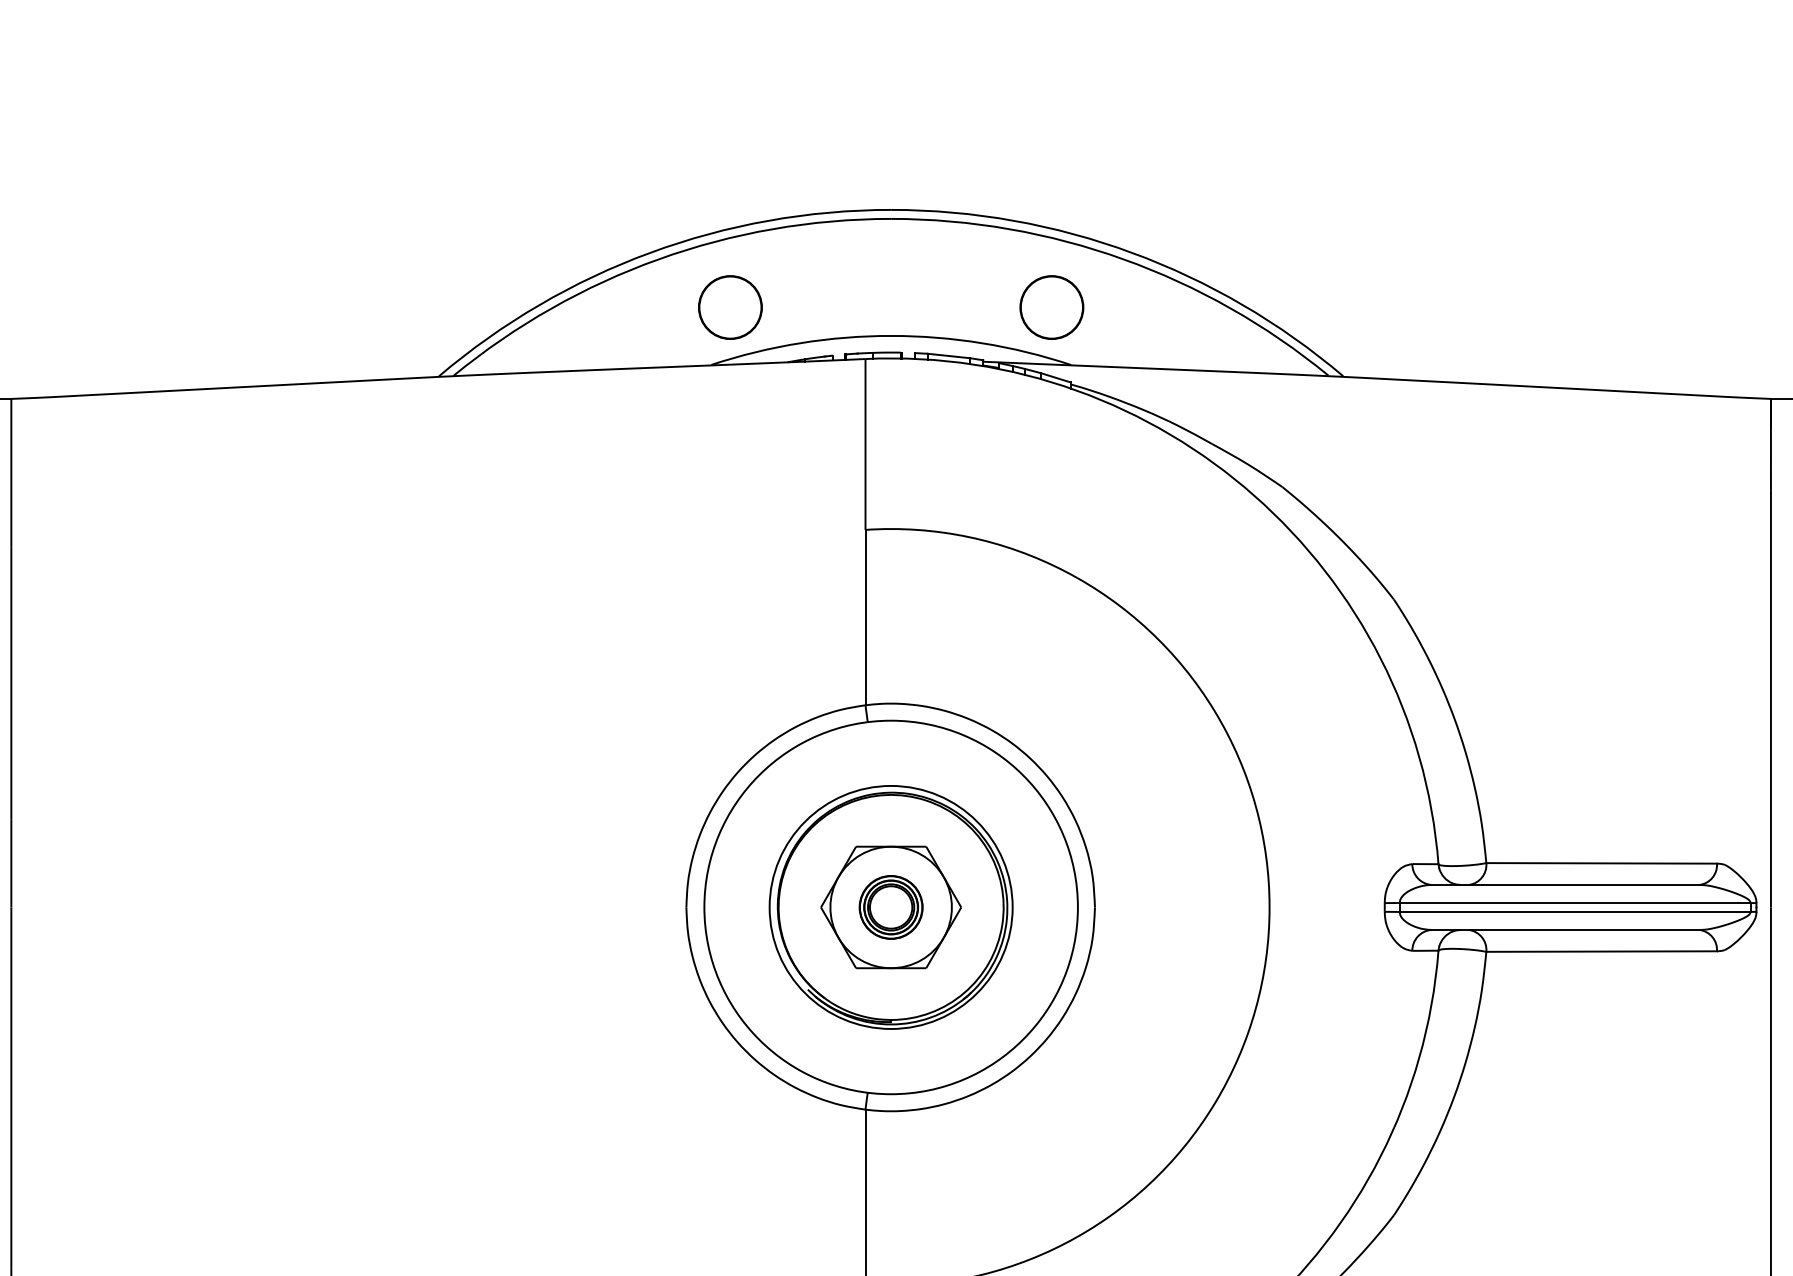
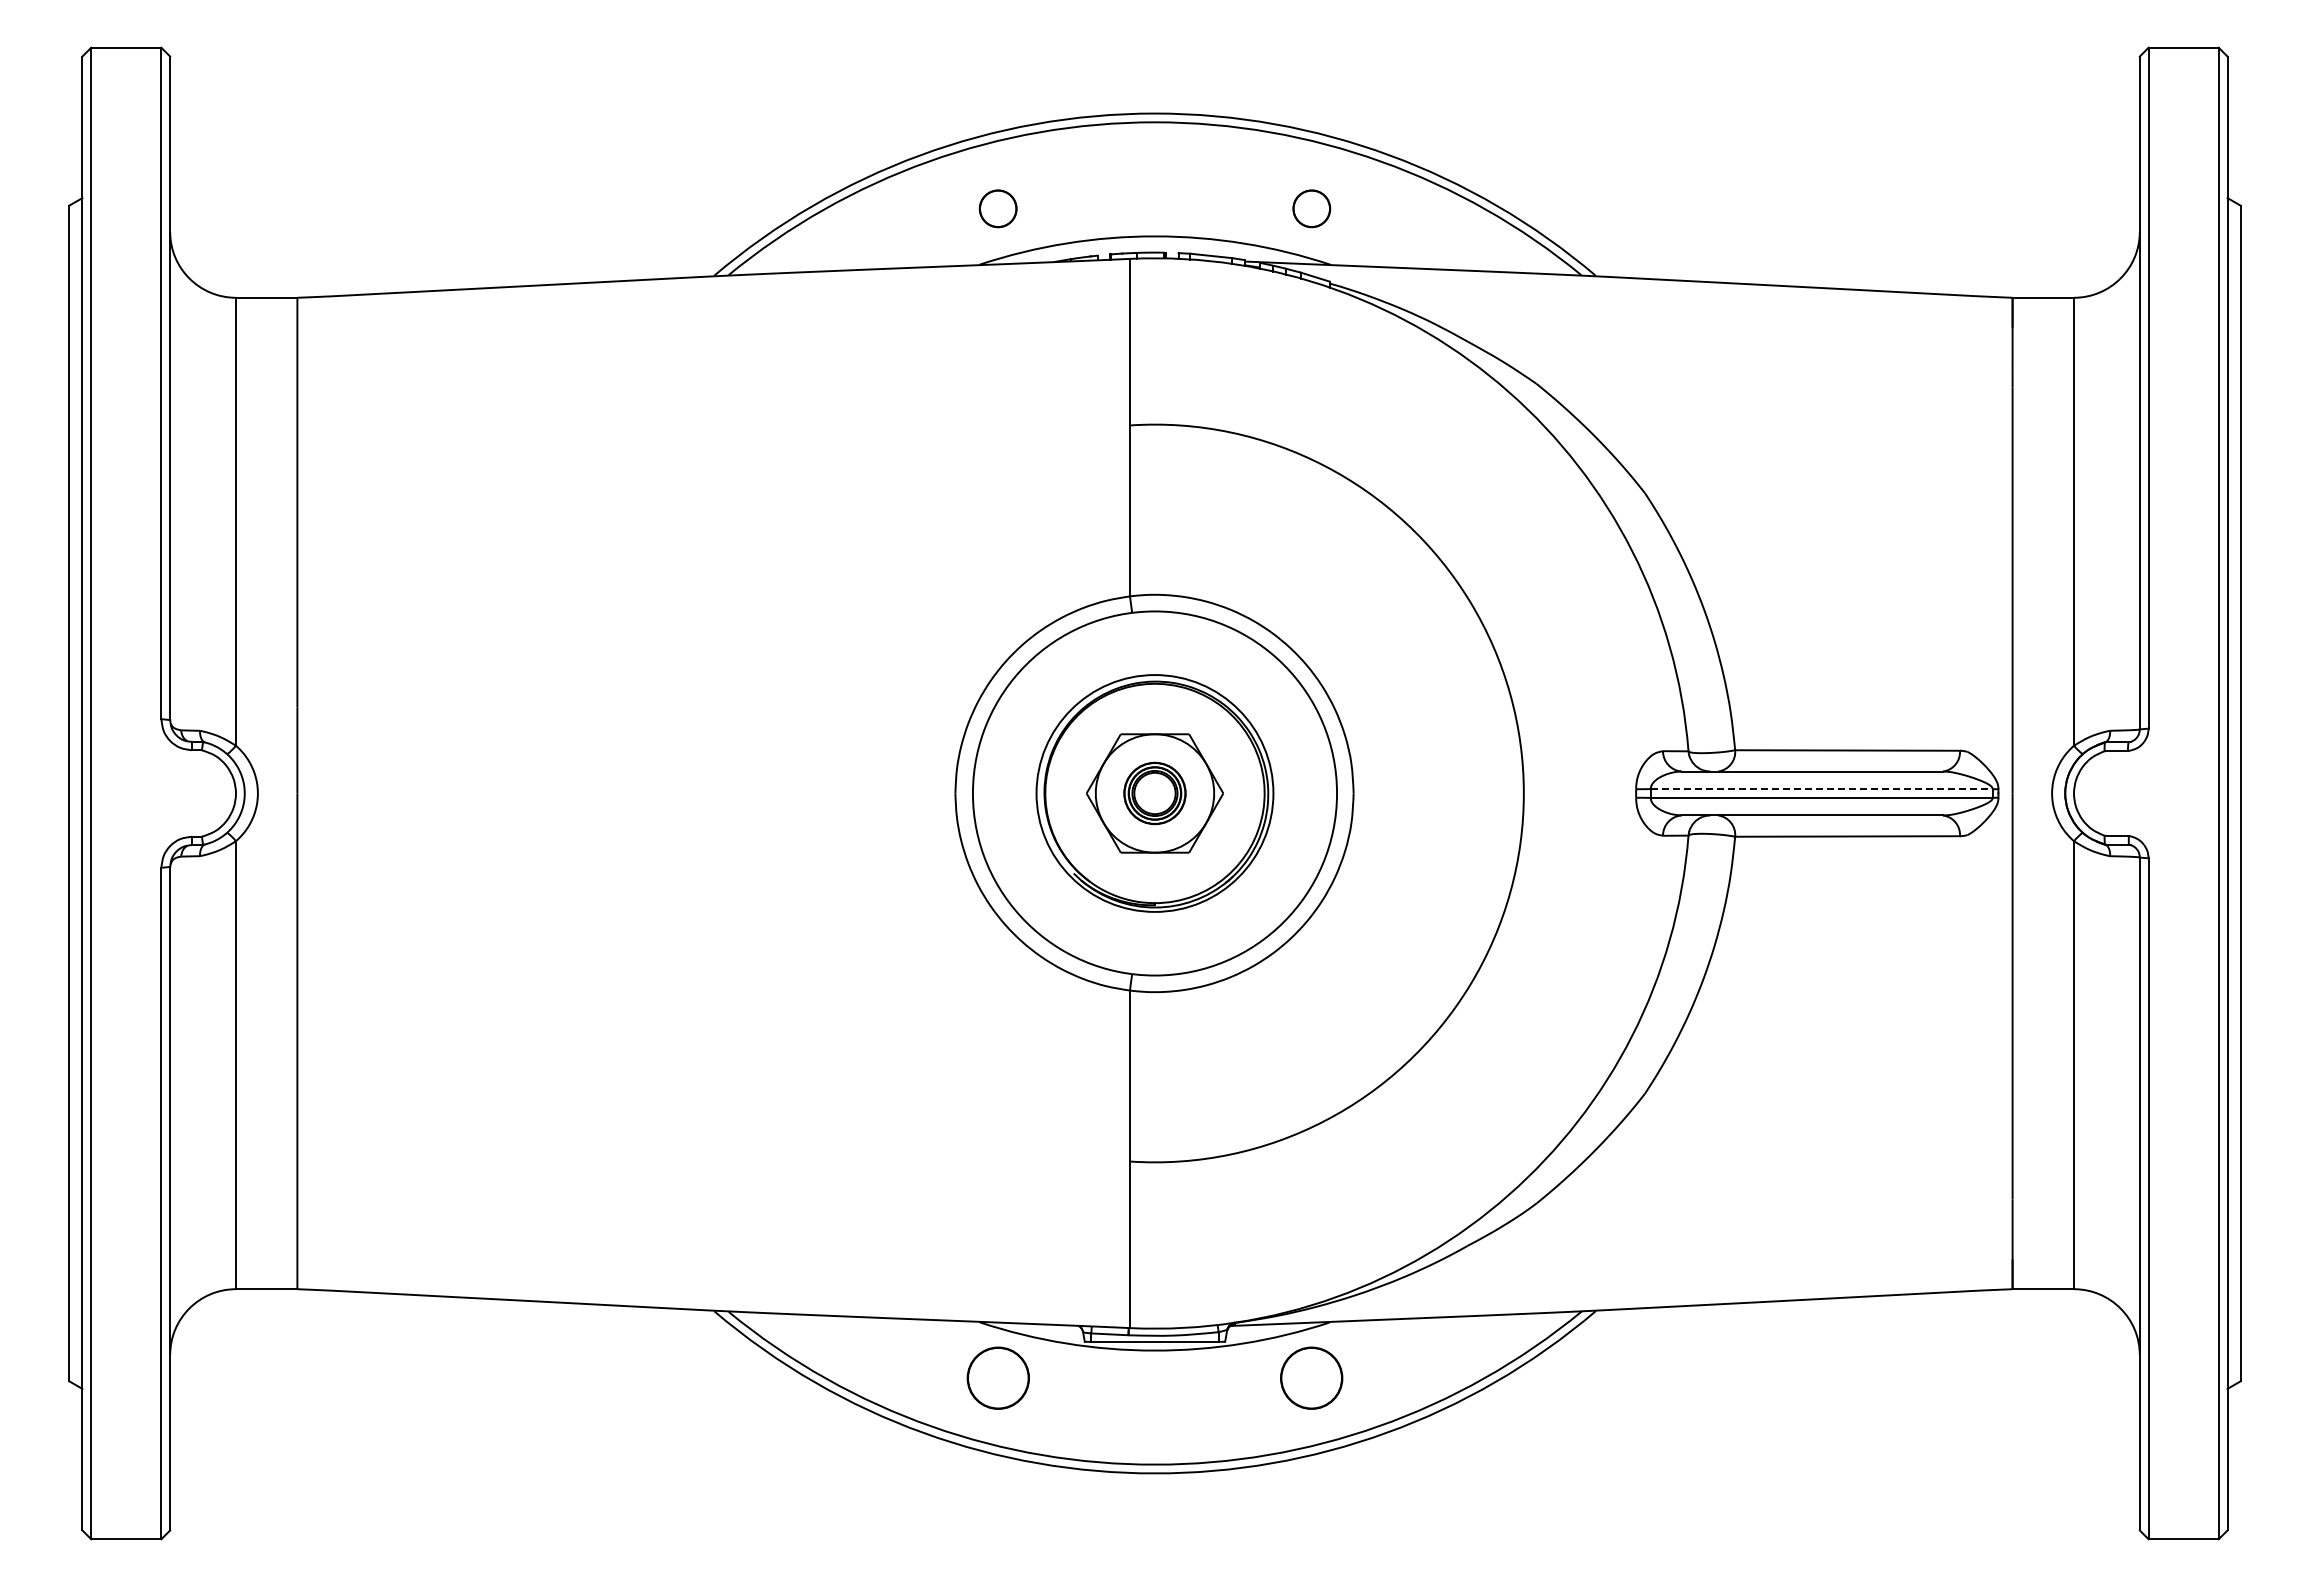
circle: (729, 307) -> (997, 208), size x0.6
circle: (1051, 307) -> (1311, 208), size x0.6
line: (1574, 903) -> (1821, 789), solid -> dashed

